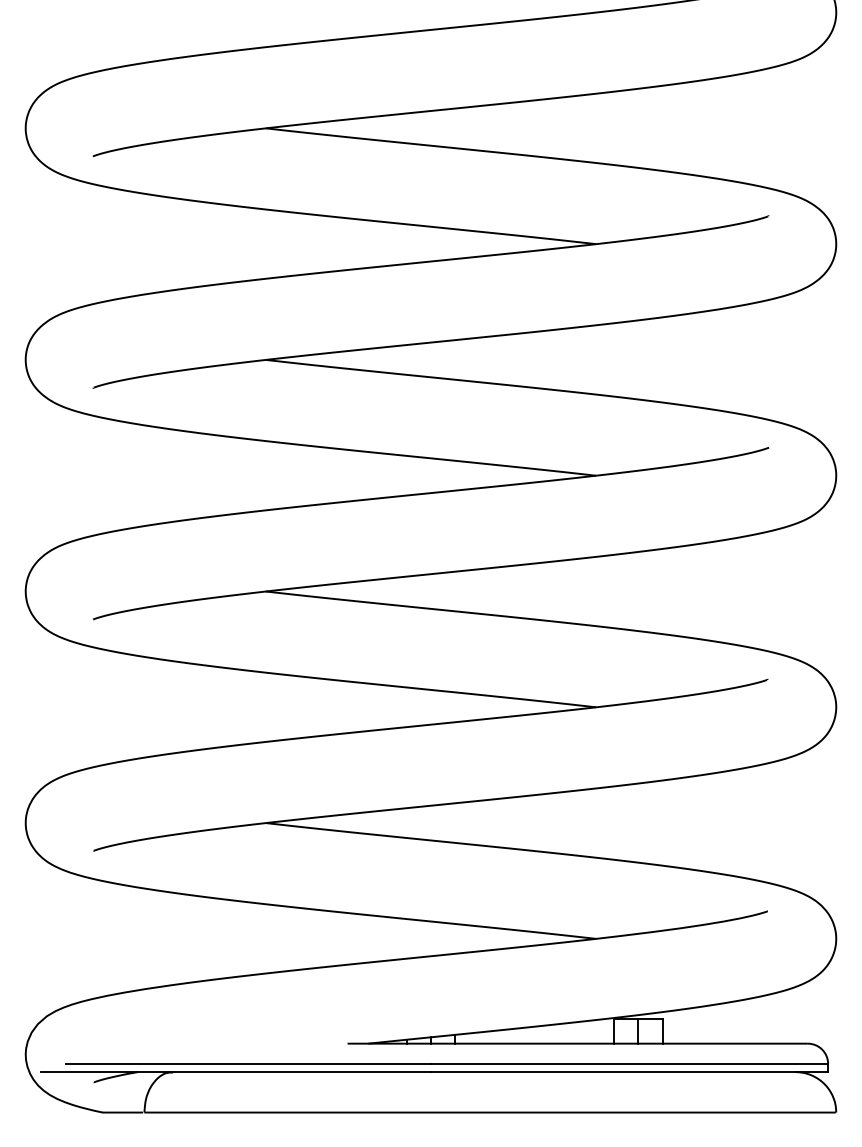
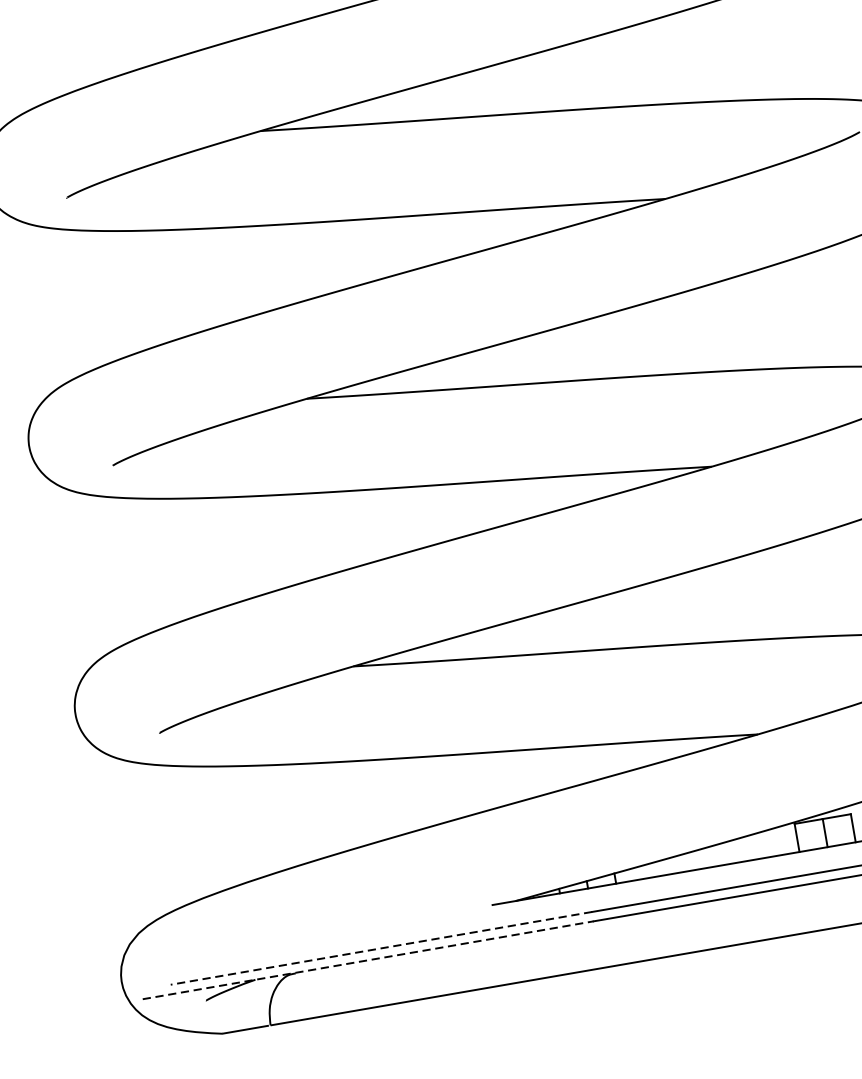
line: (248, 1063) -> (381, 947), solid -> dashed
line: (236, 1072) -> (368, 960), solid -> dashed

